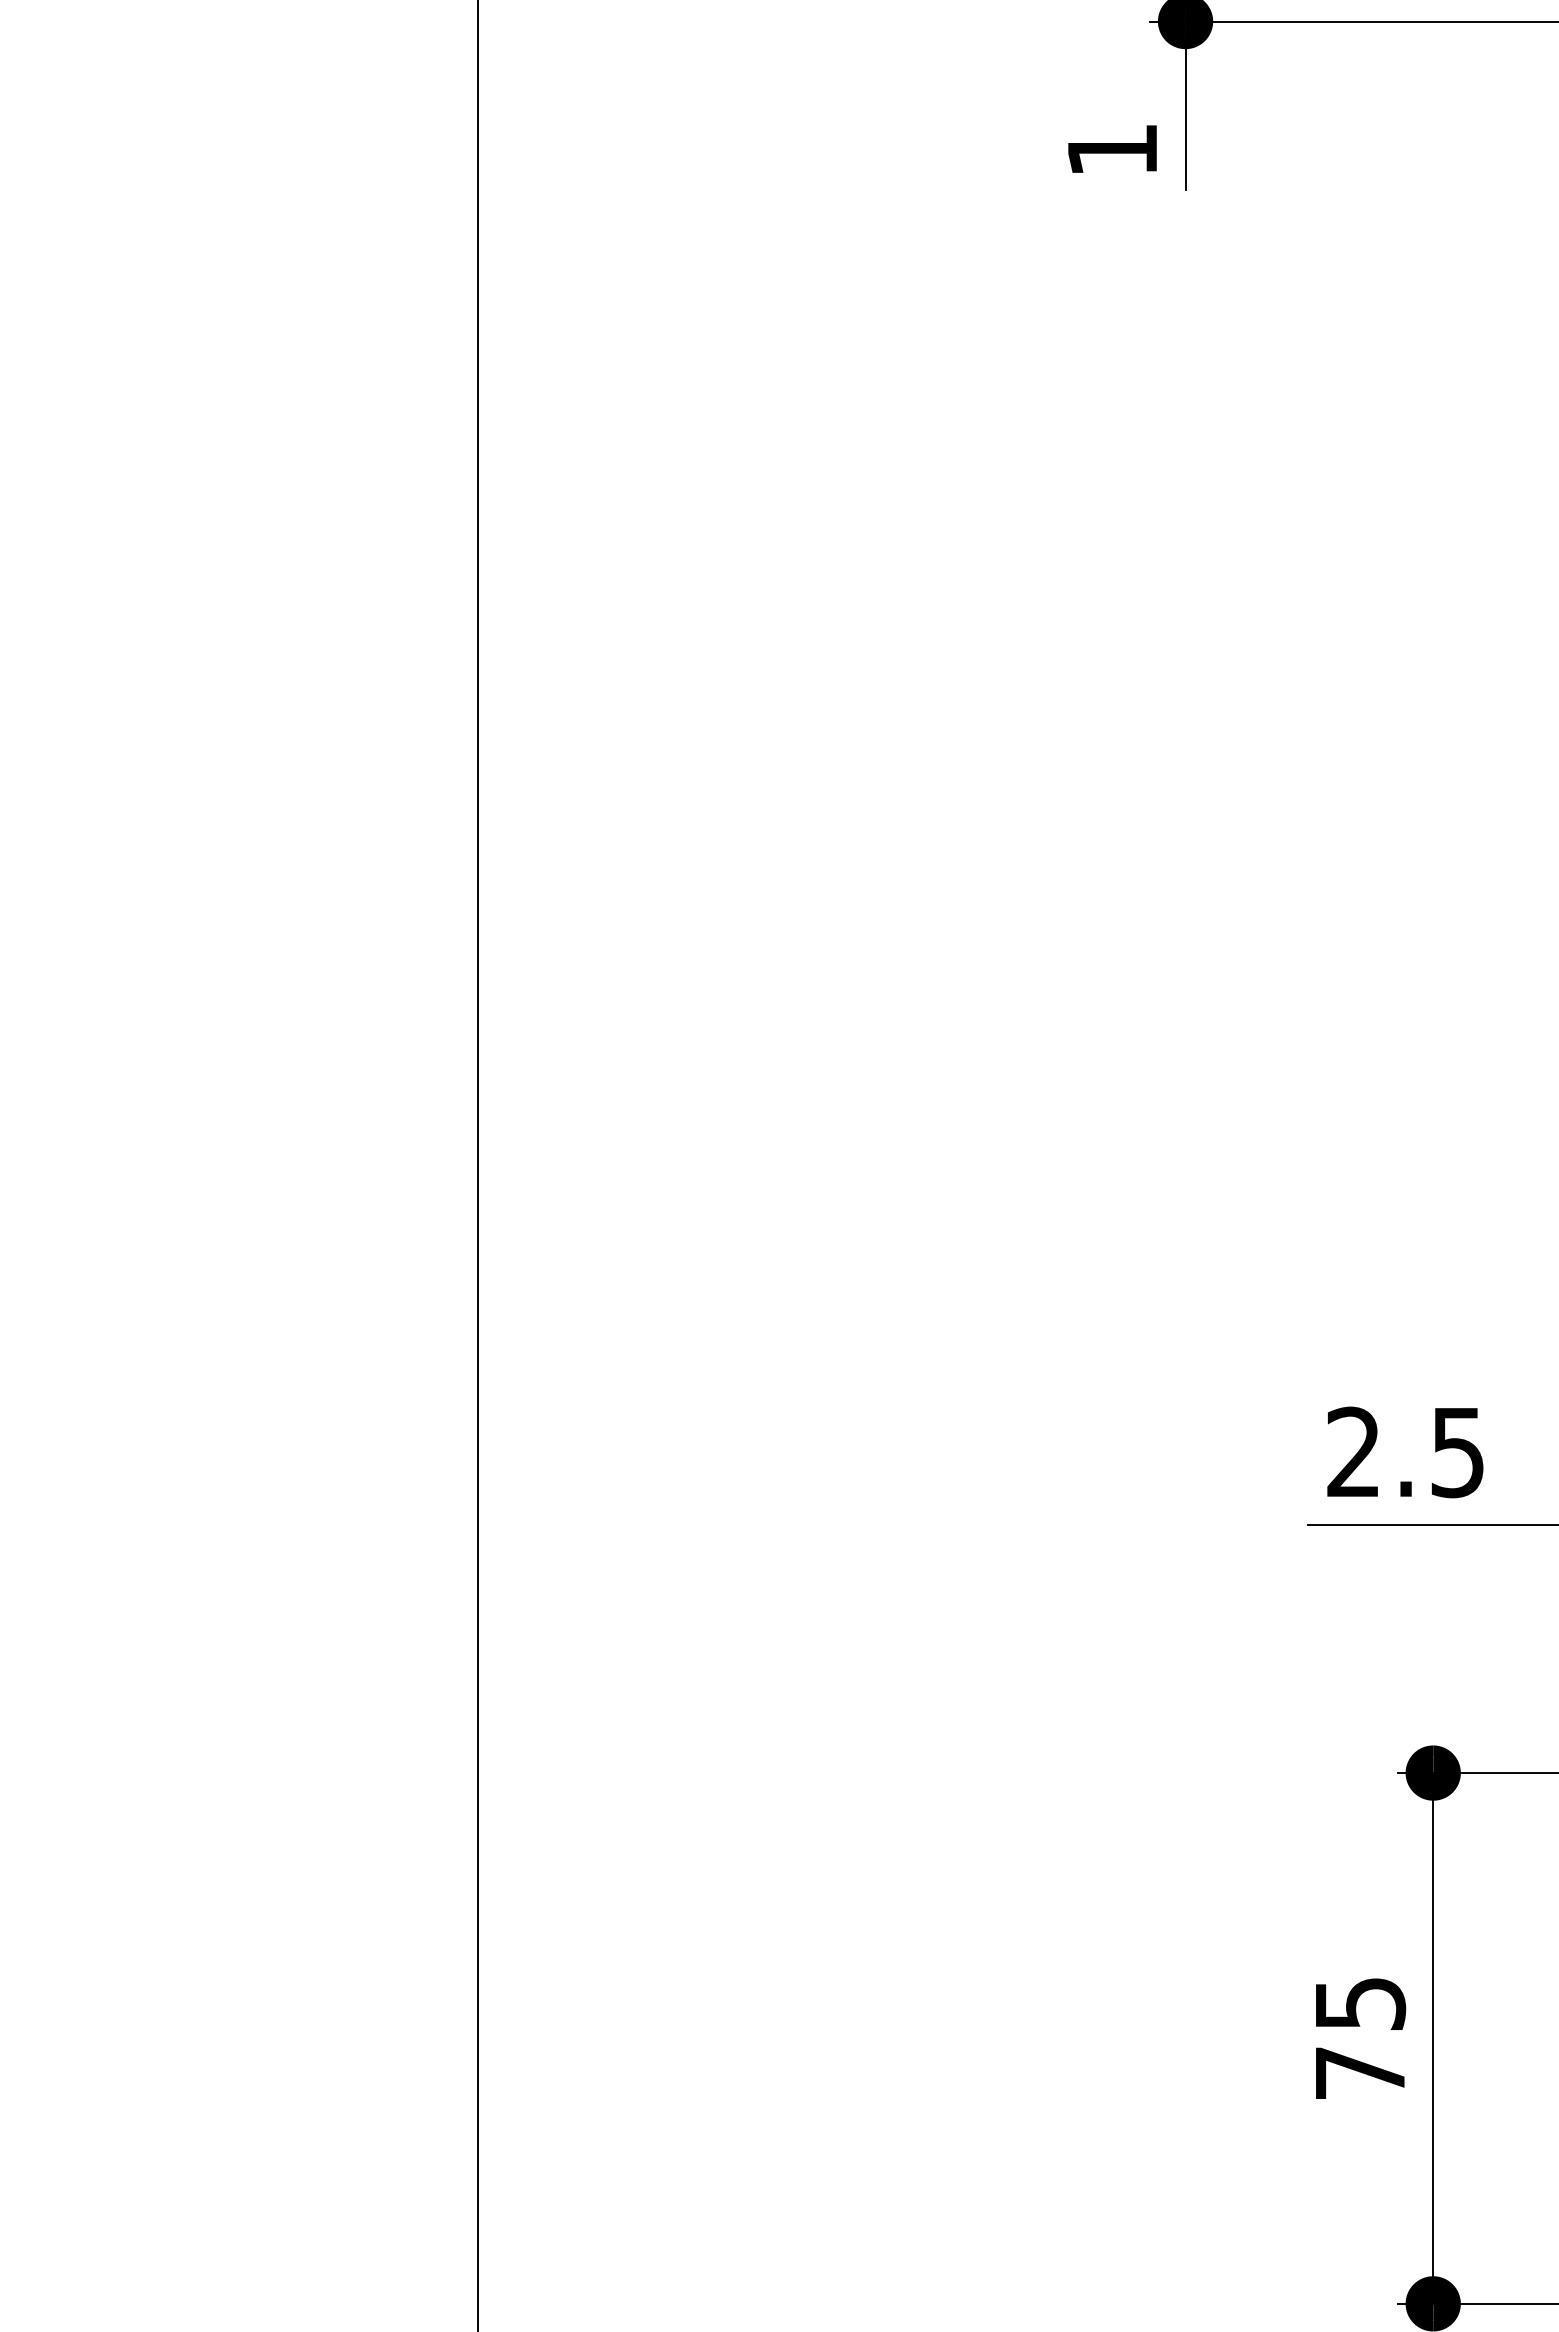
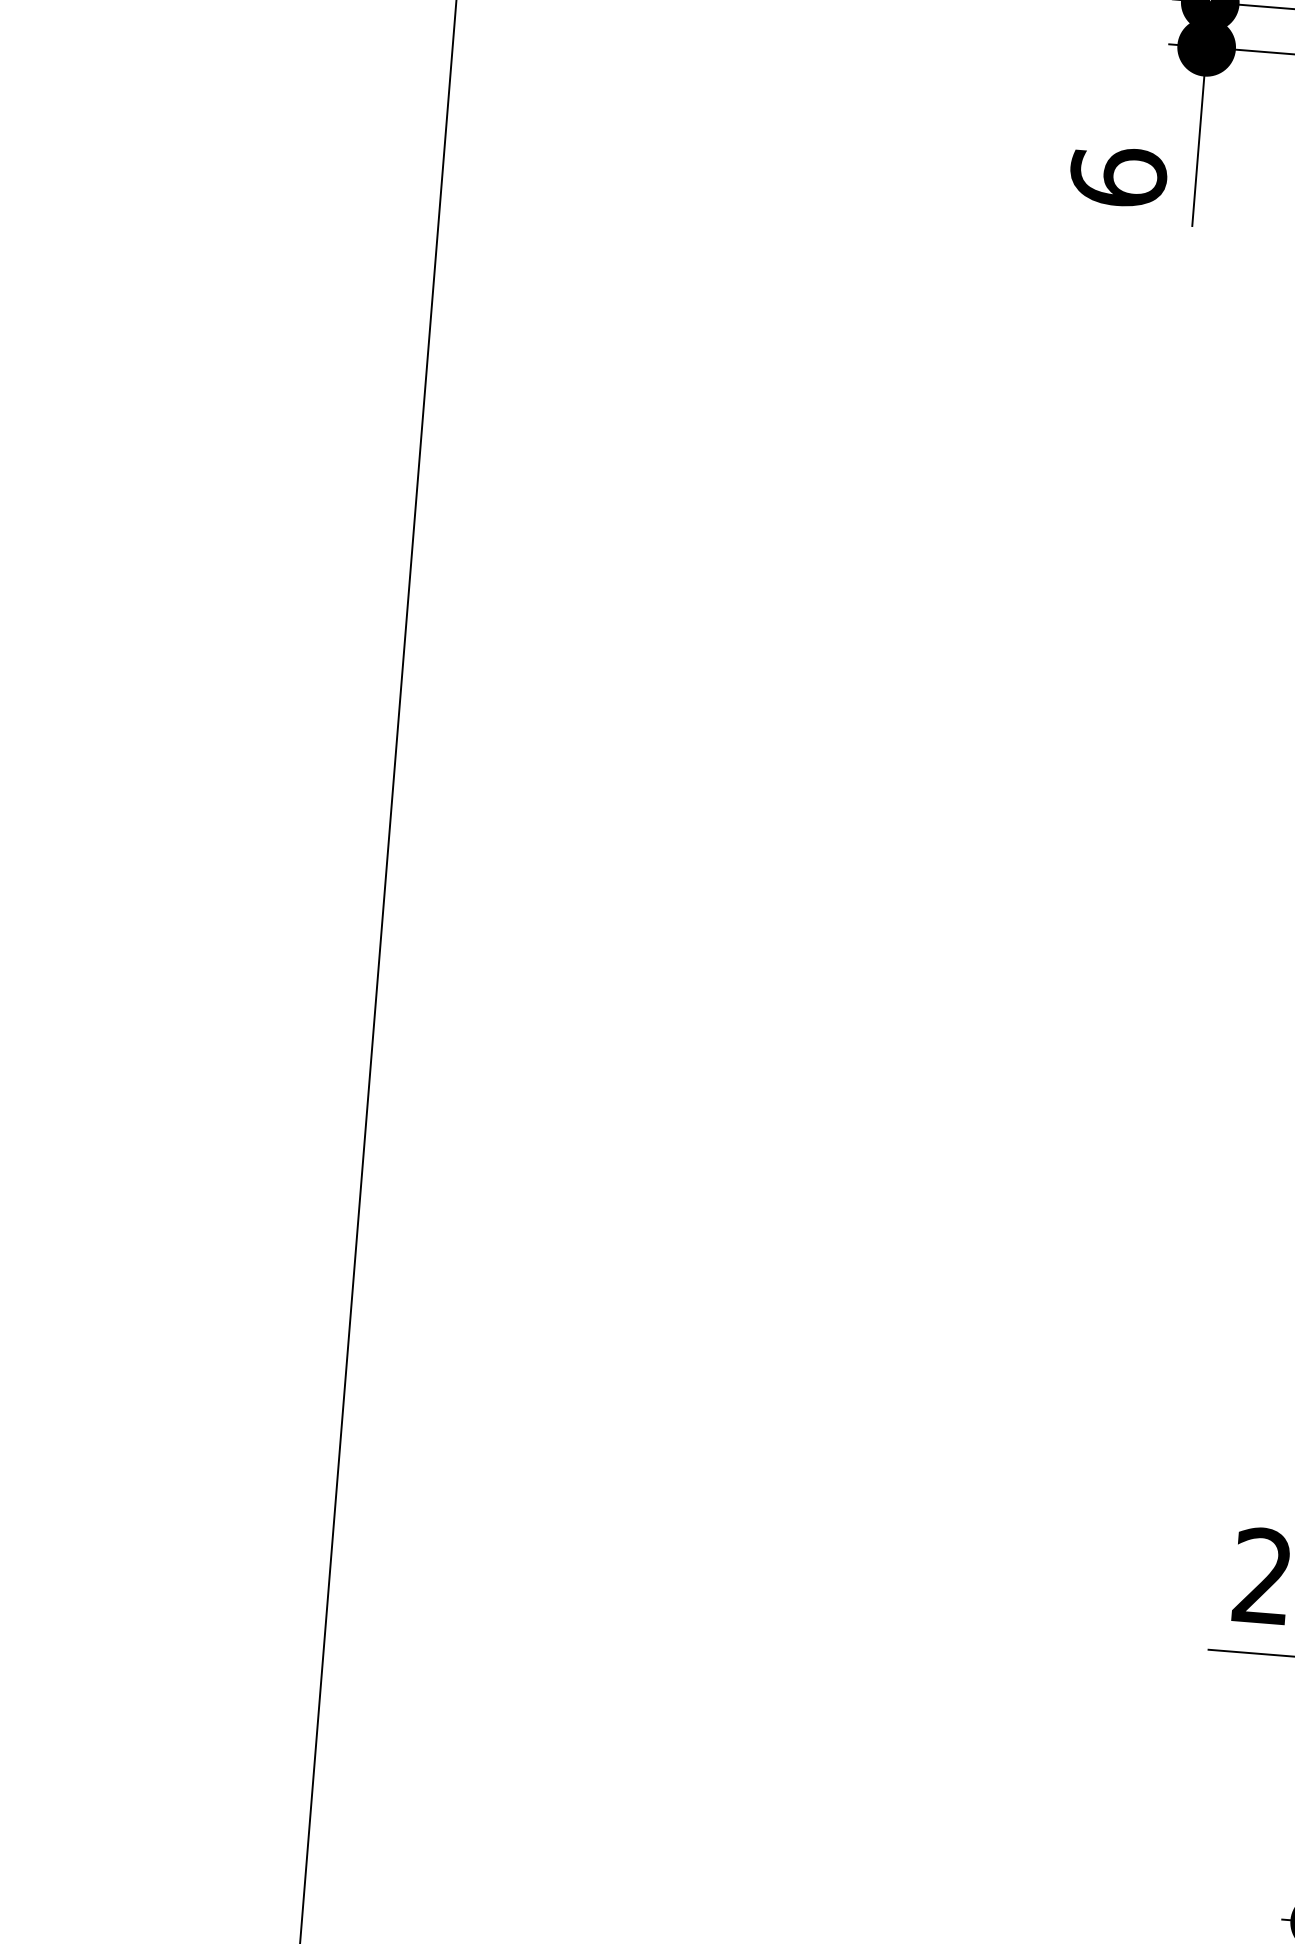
text: (1112, 149) -> (1118, 176), 1 -> 6

